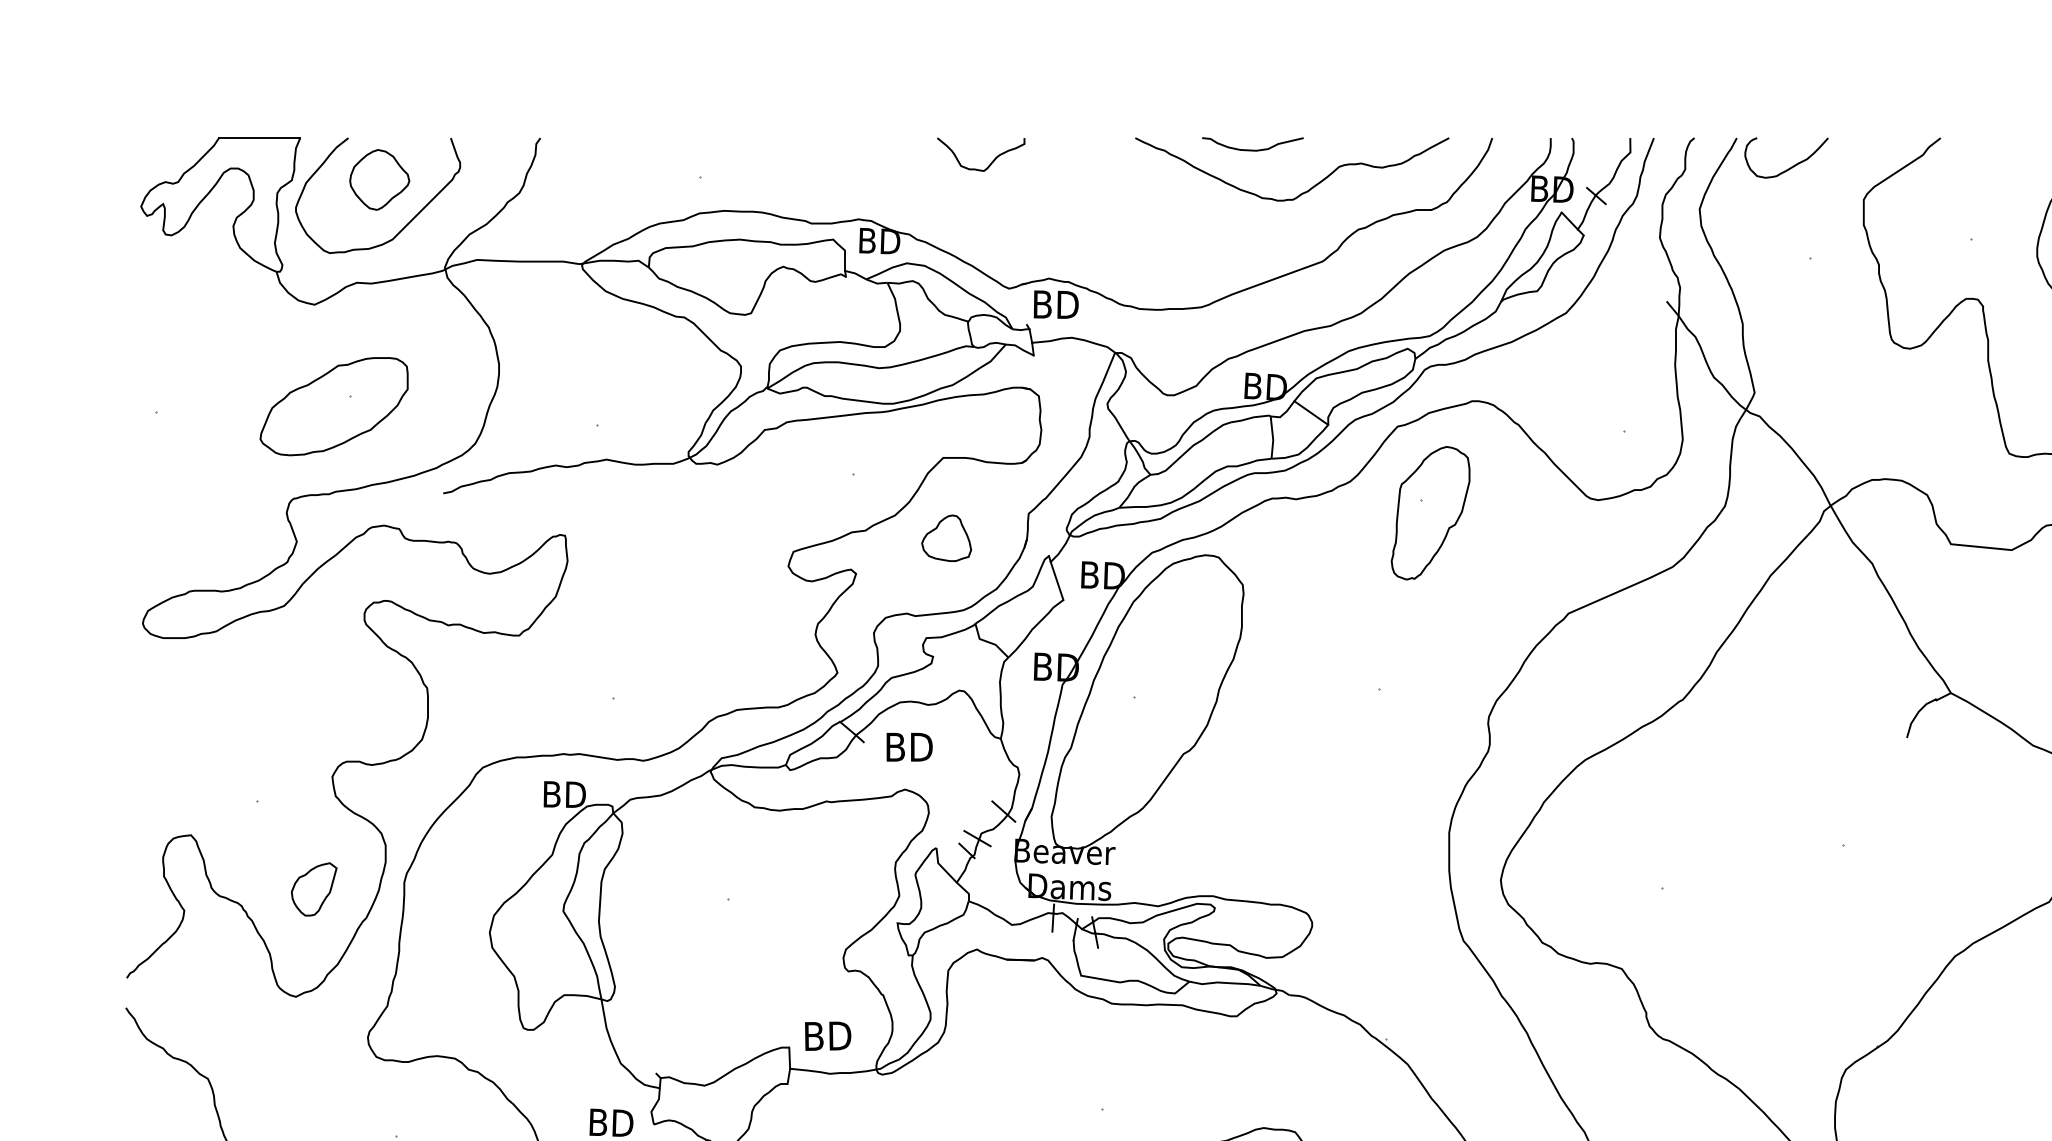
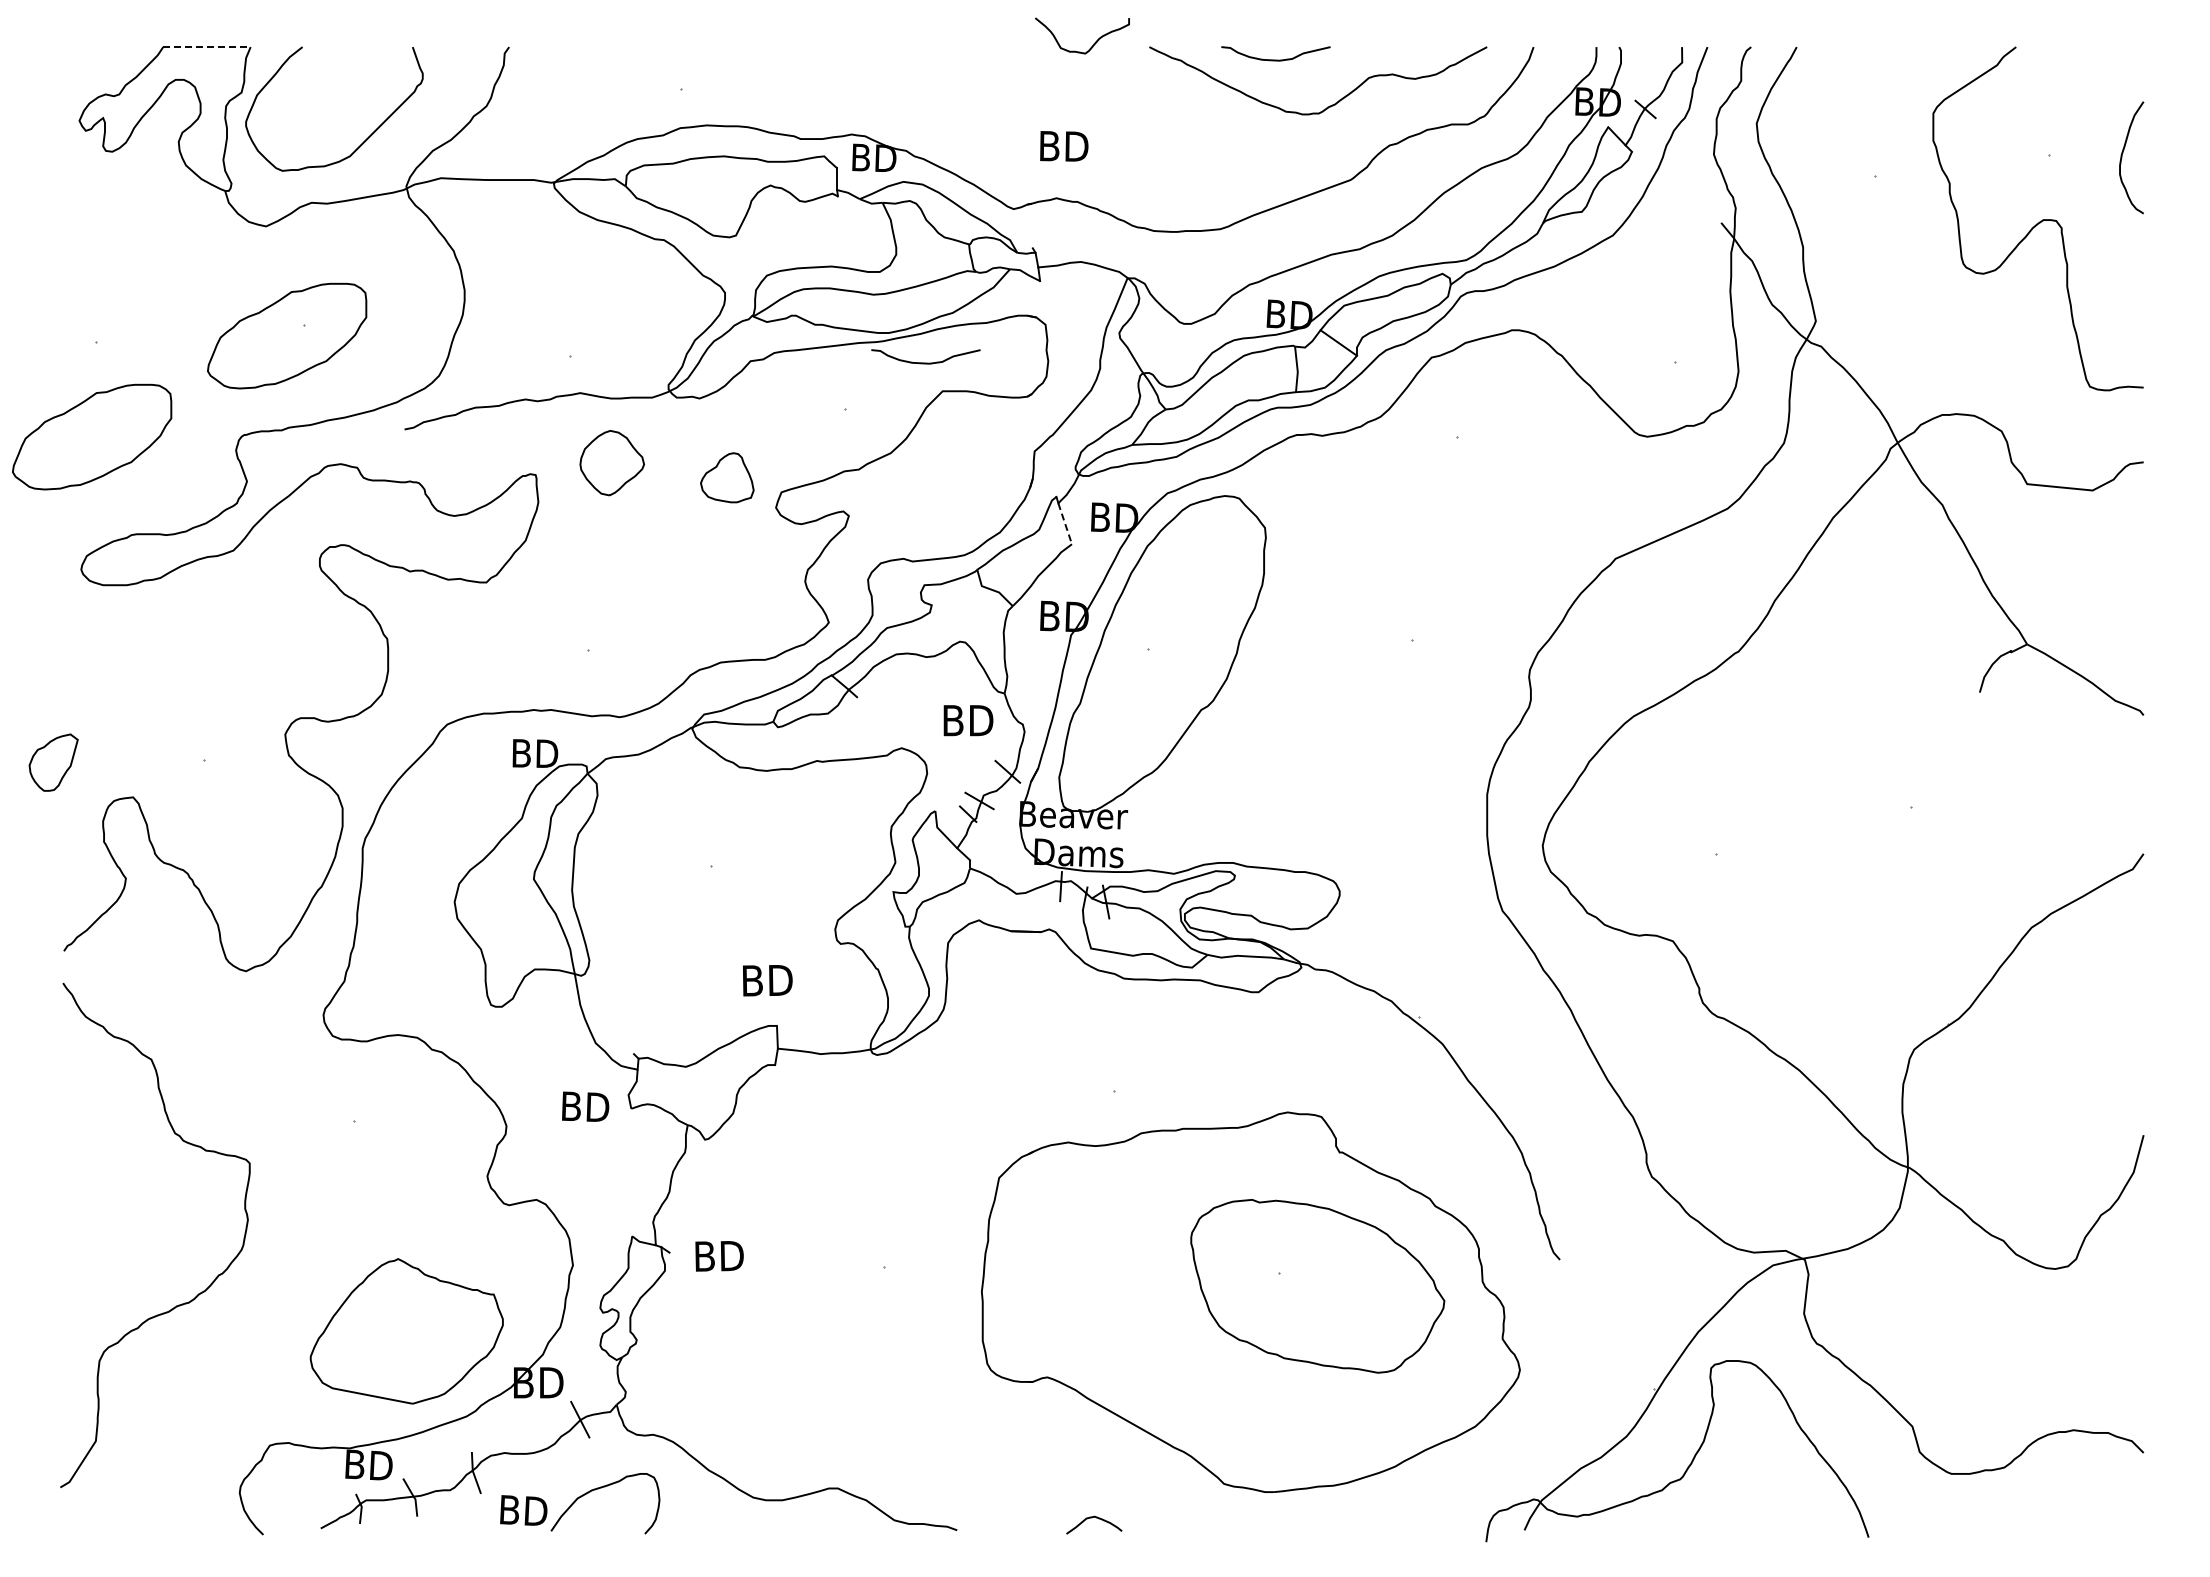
line: (259, 138) -> (206, 47), solid -> dashed
curve: (991, 161) -> (1093, 43), moved
curve: (1793, 165) -> (1857, 76), removed
part: (379, 180) -> (611, 463), moved
text: (1056, 304) -> (1064, 146), moved
curve: (927, 431) -> (925, 362), added
part: (153, 499) -> (92, 436), added
part: (1429, 512) -> (1466, 450), removed
part: (946, 538) -> (727, 477), moved
line: (1057, 580) -> (1065, 523), solid -> dashed
text: (909, 747) -> (968, 720), moved
part: (314, 889) -> (53, 762), moved
text: (827, 1036) -> (767, 980), moved

